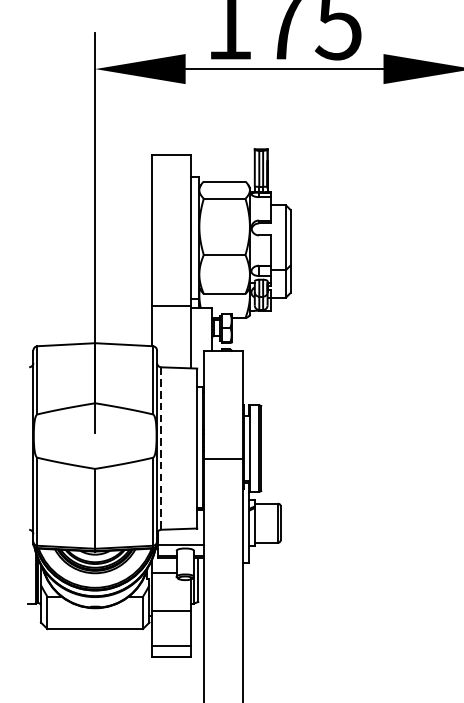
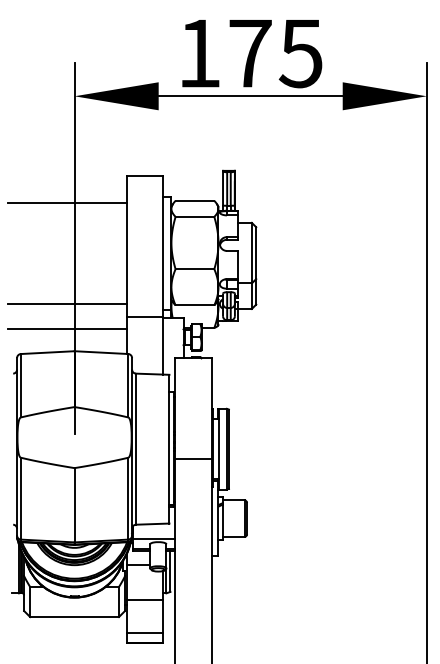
line: (87, 183) -> (67, 202), added
line: (87, 291) -> (67, 303), added
line: (87, 319) -> (67, 329), added
line: (161, 448) -> (136, 449), dashed -> solid

